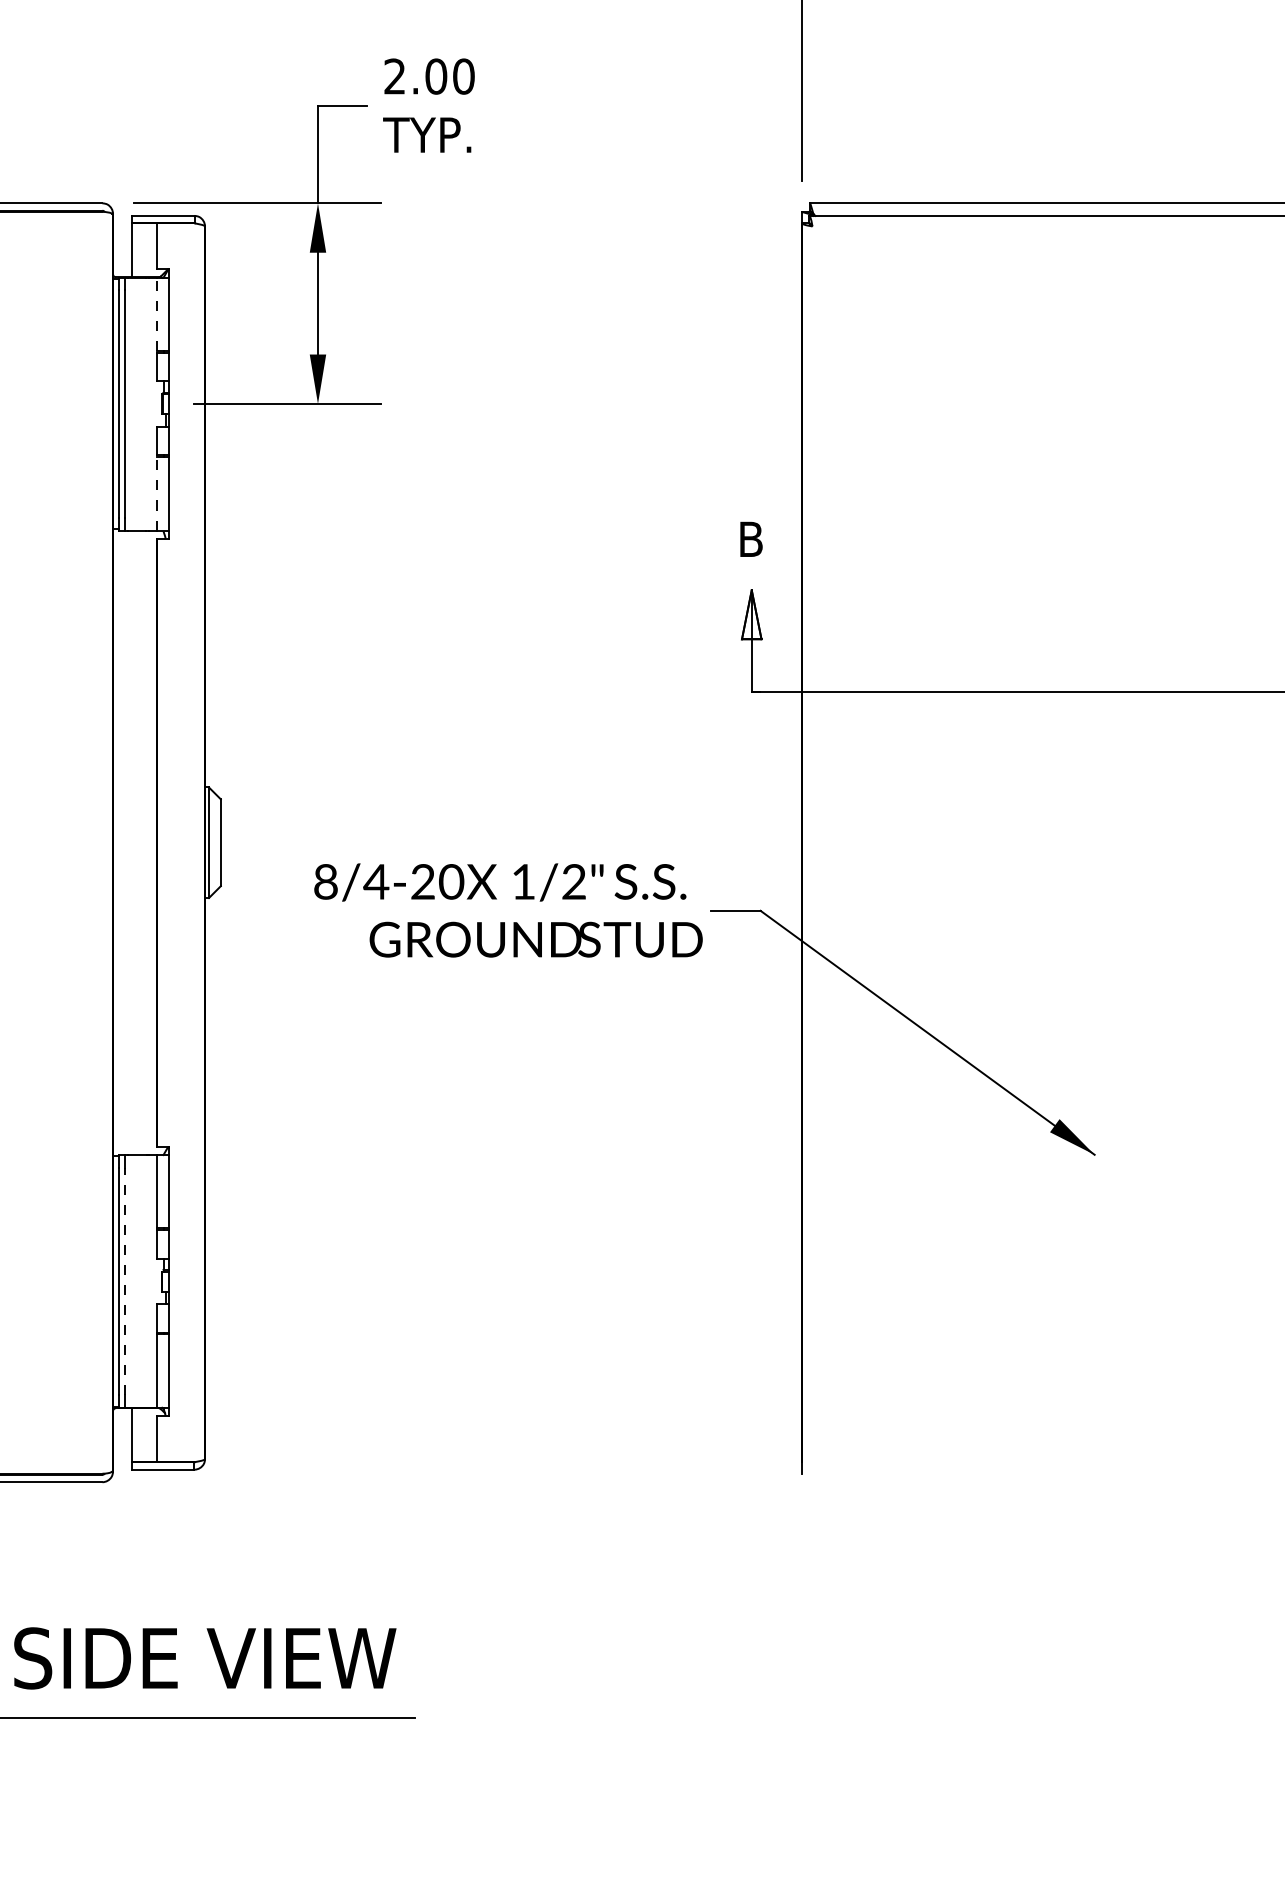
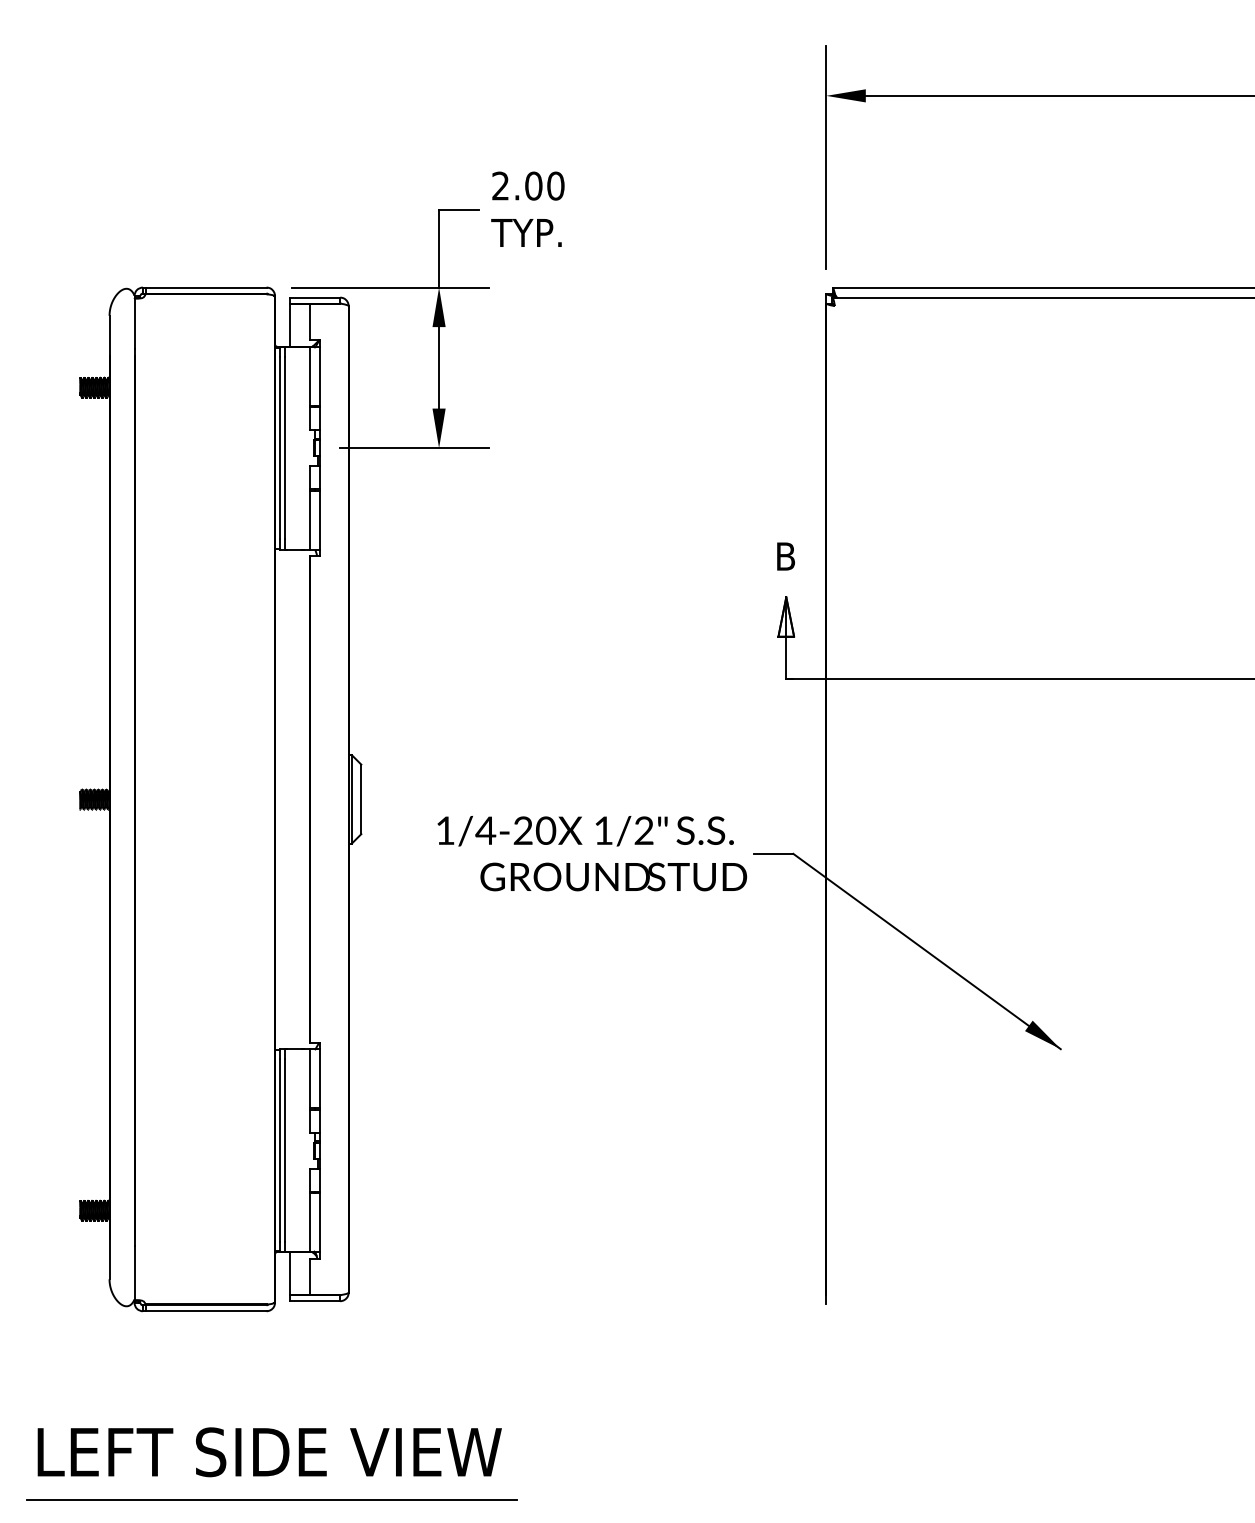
line: (157, 314) -> (310, 376), dashed -> solid
line: (157, 493) -> (310, 519), dashed -> solid
text: (326, 881) -> (445, 830), 8/4-20 -> 1/4-20
line: (124, 1281) -> (284, 1150), dashed -> solid

